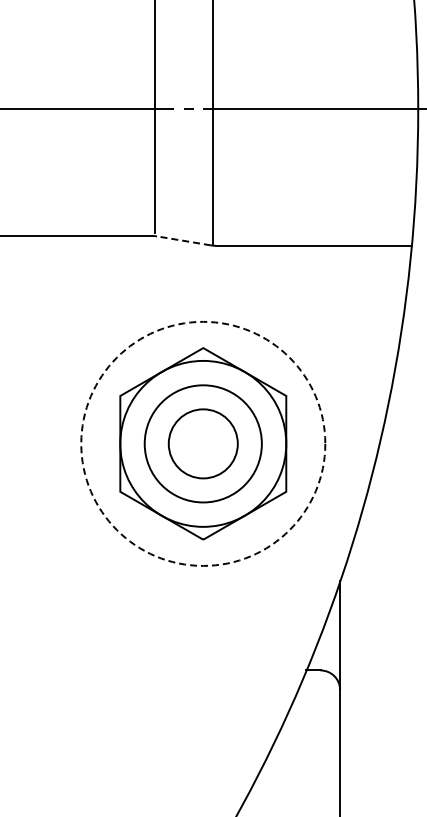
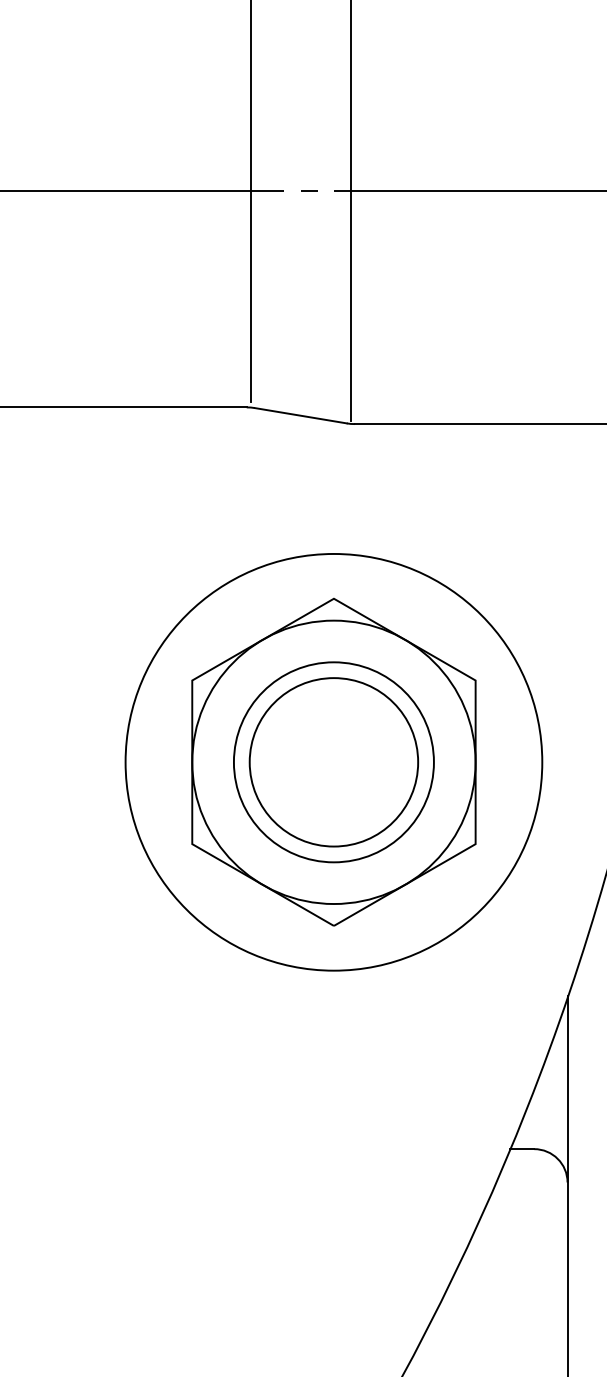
line: (183, 240) -> (300, 415), dashed -> solid
circle: (202, 443) -> (332, 761), size x1.43
circle: (203, 443) -> (334, 761), dashed -> solid

